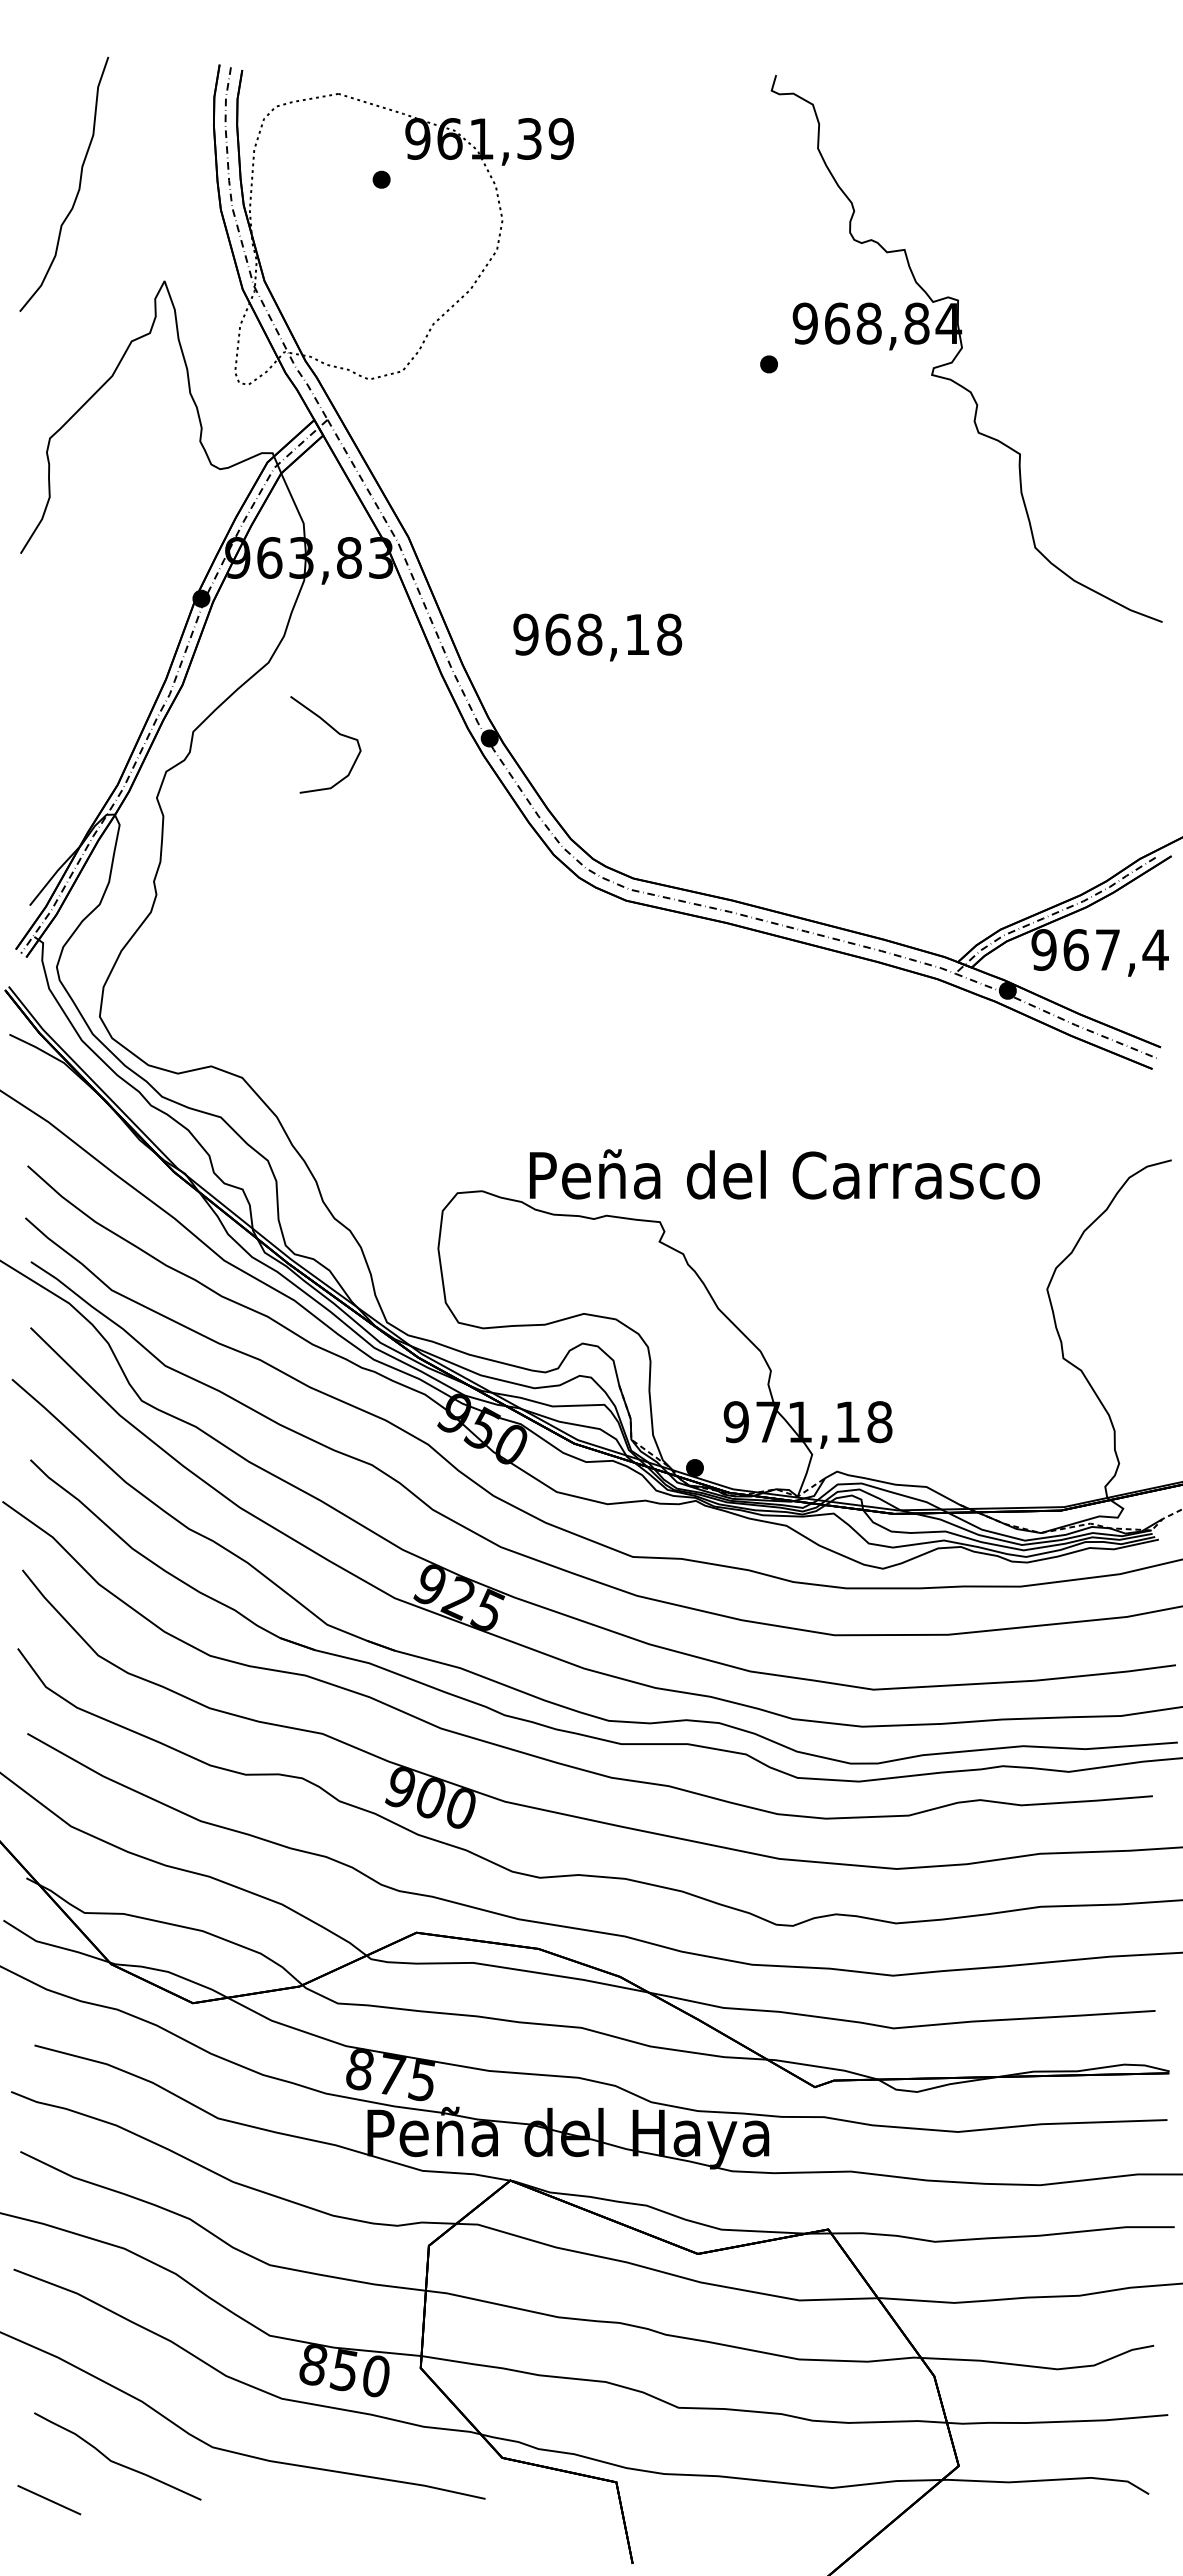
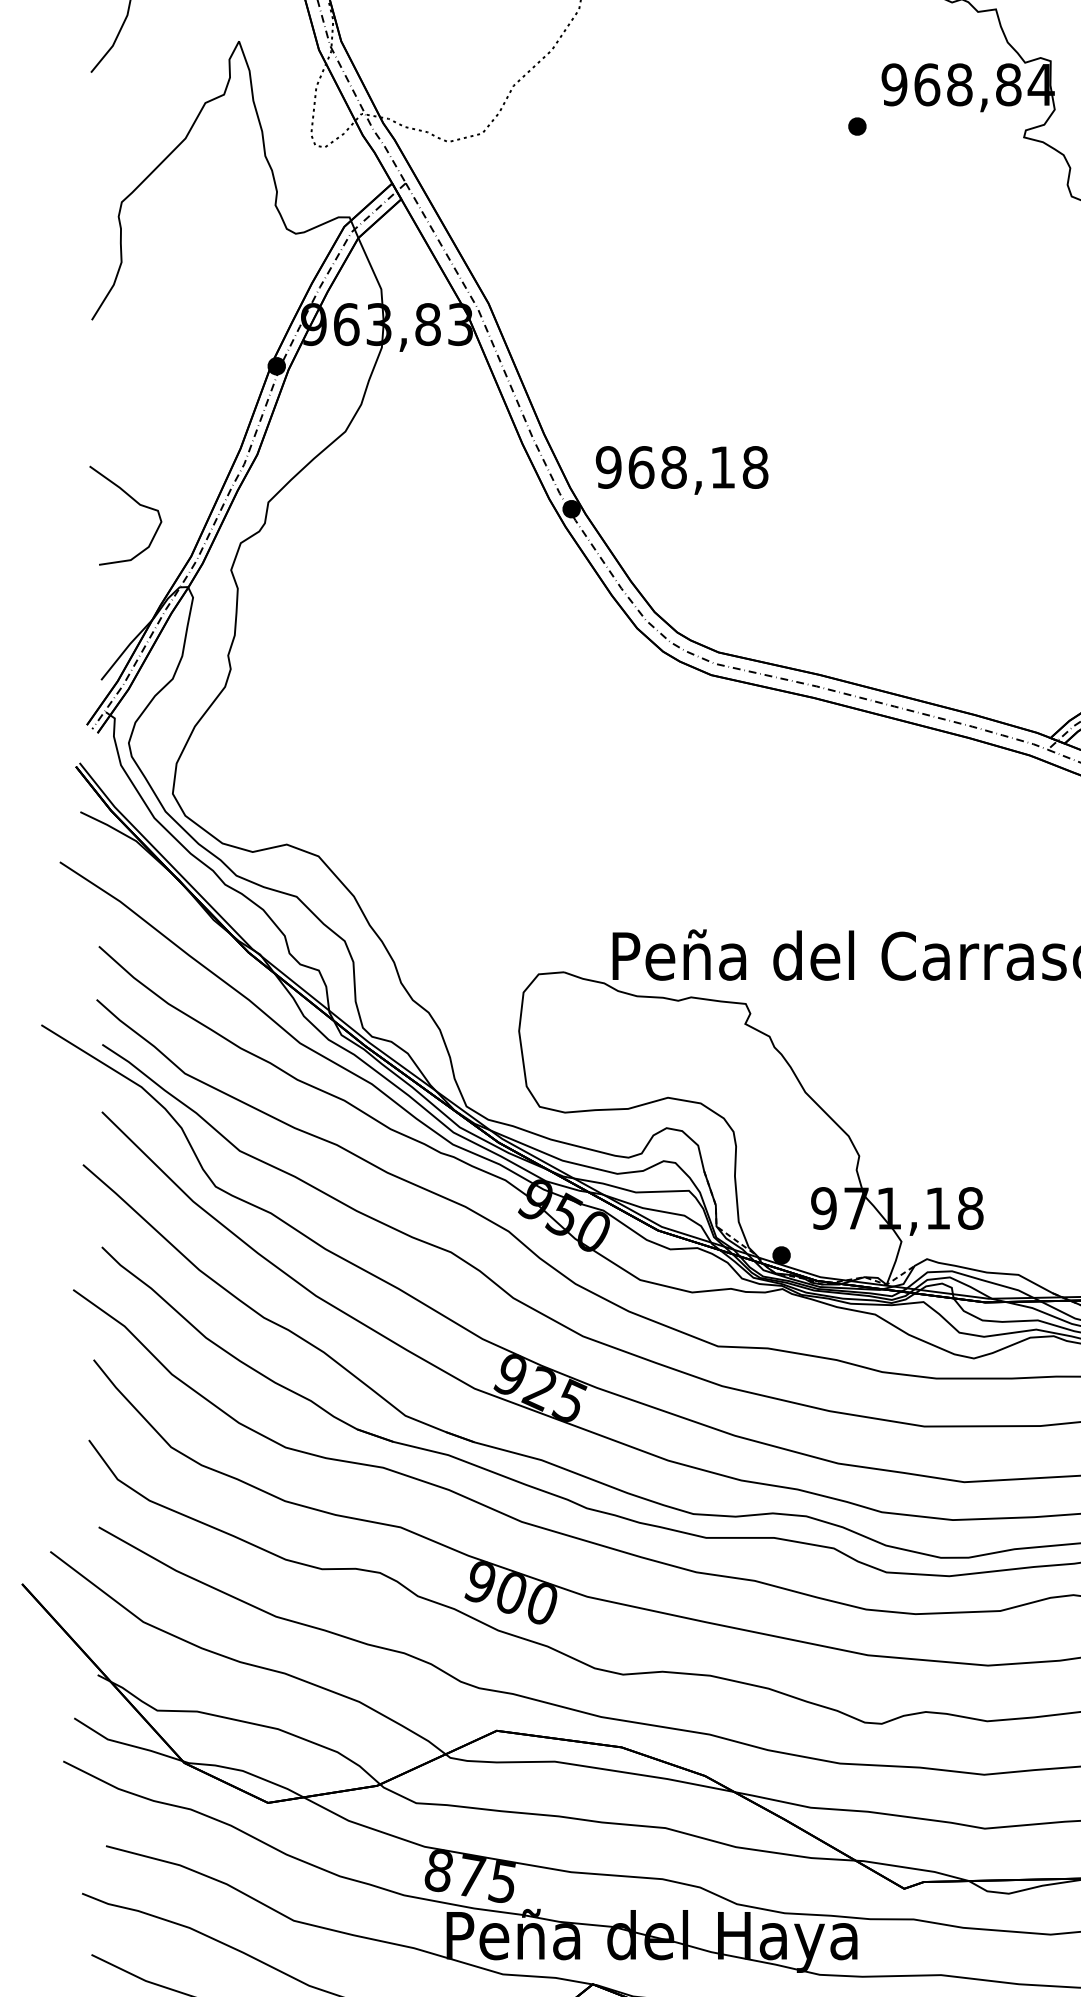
text: (597, 637) -> (681, 470), moved
curve: (333, 730) -> (133, 501), moved

